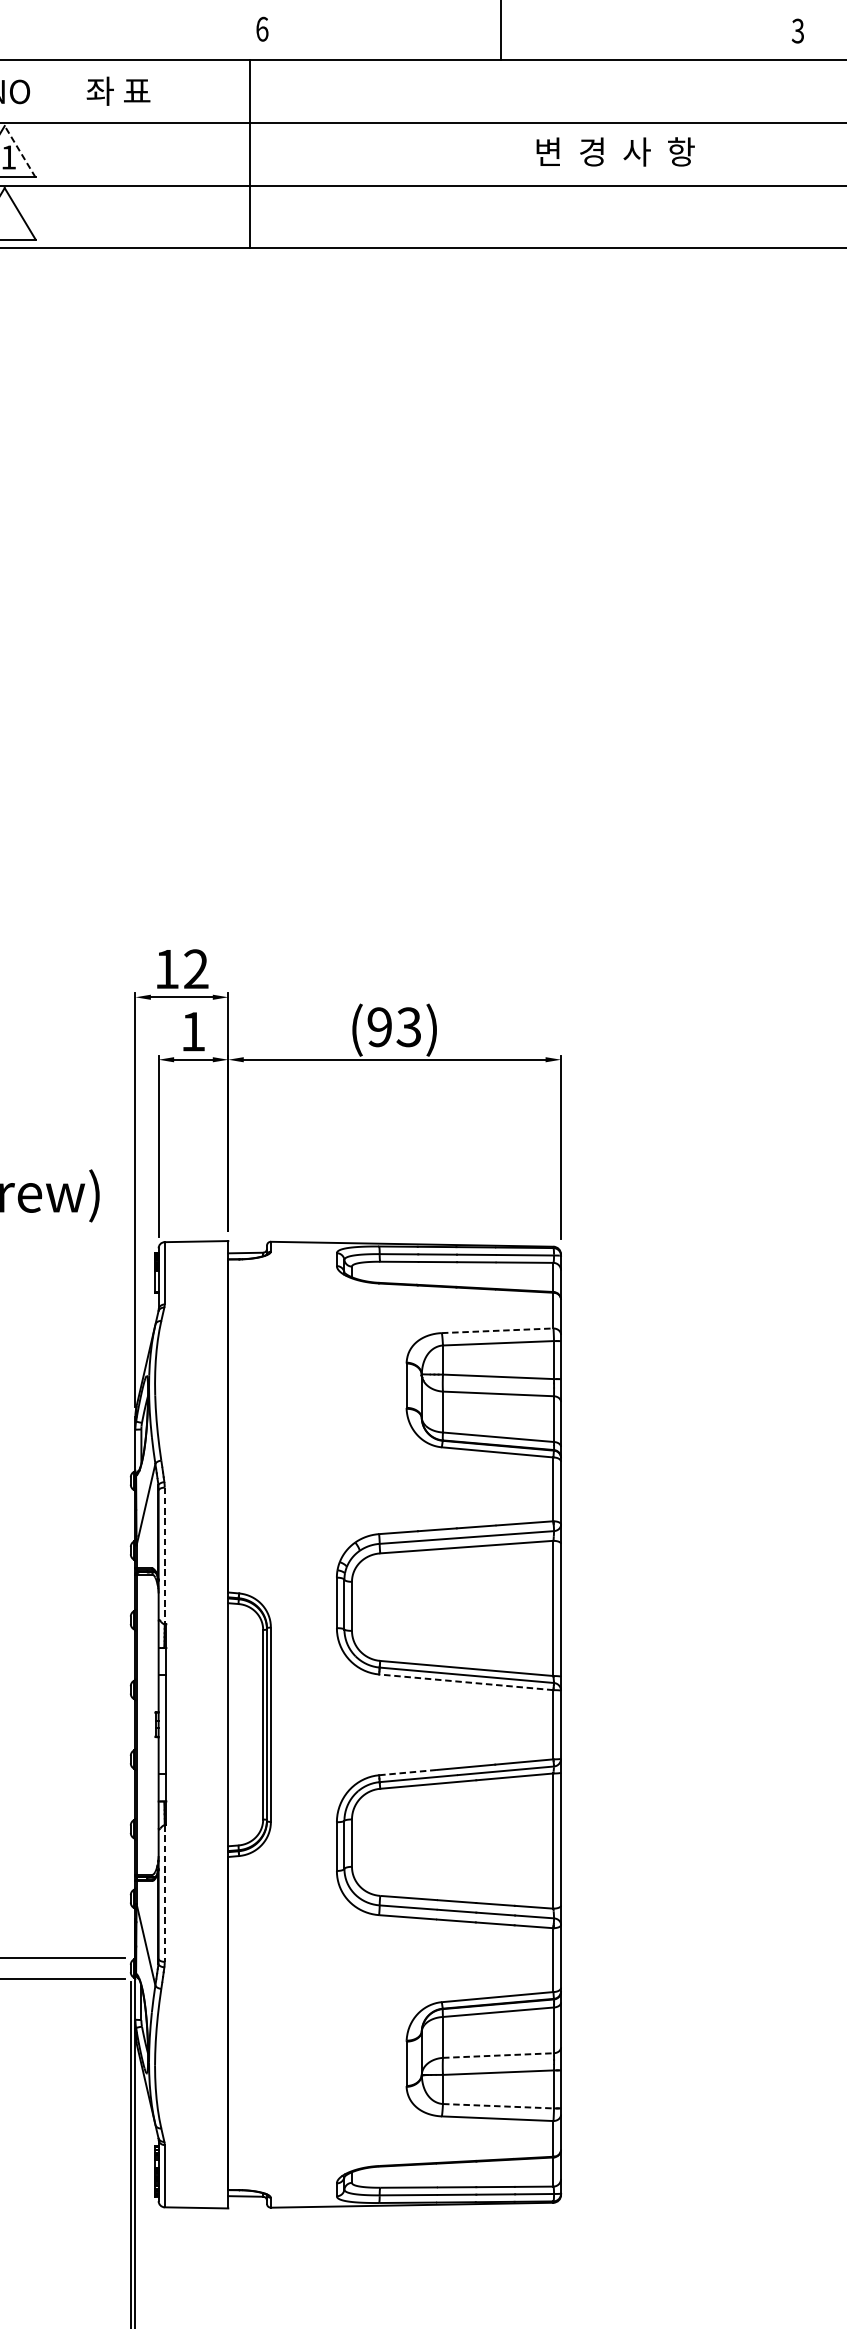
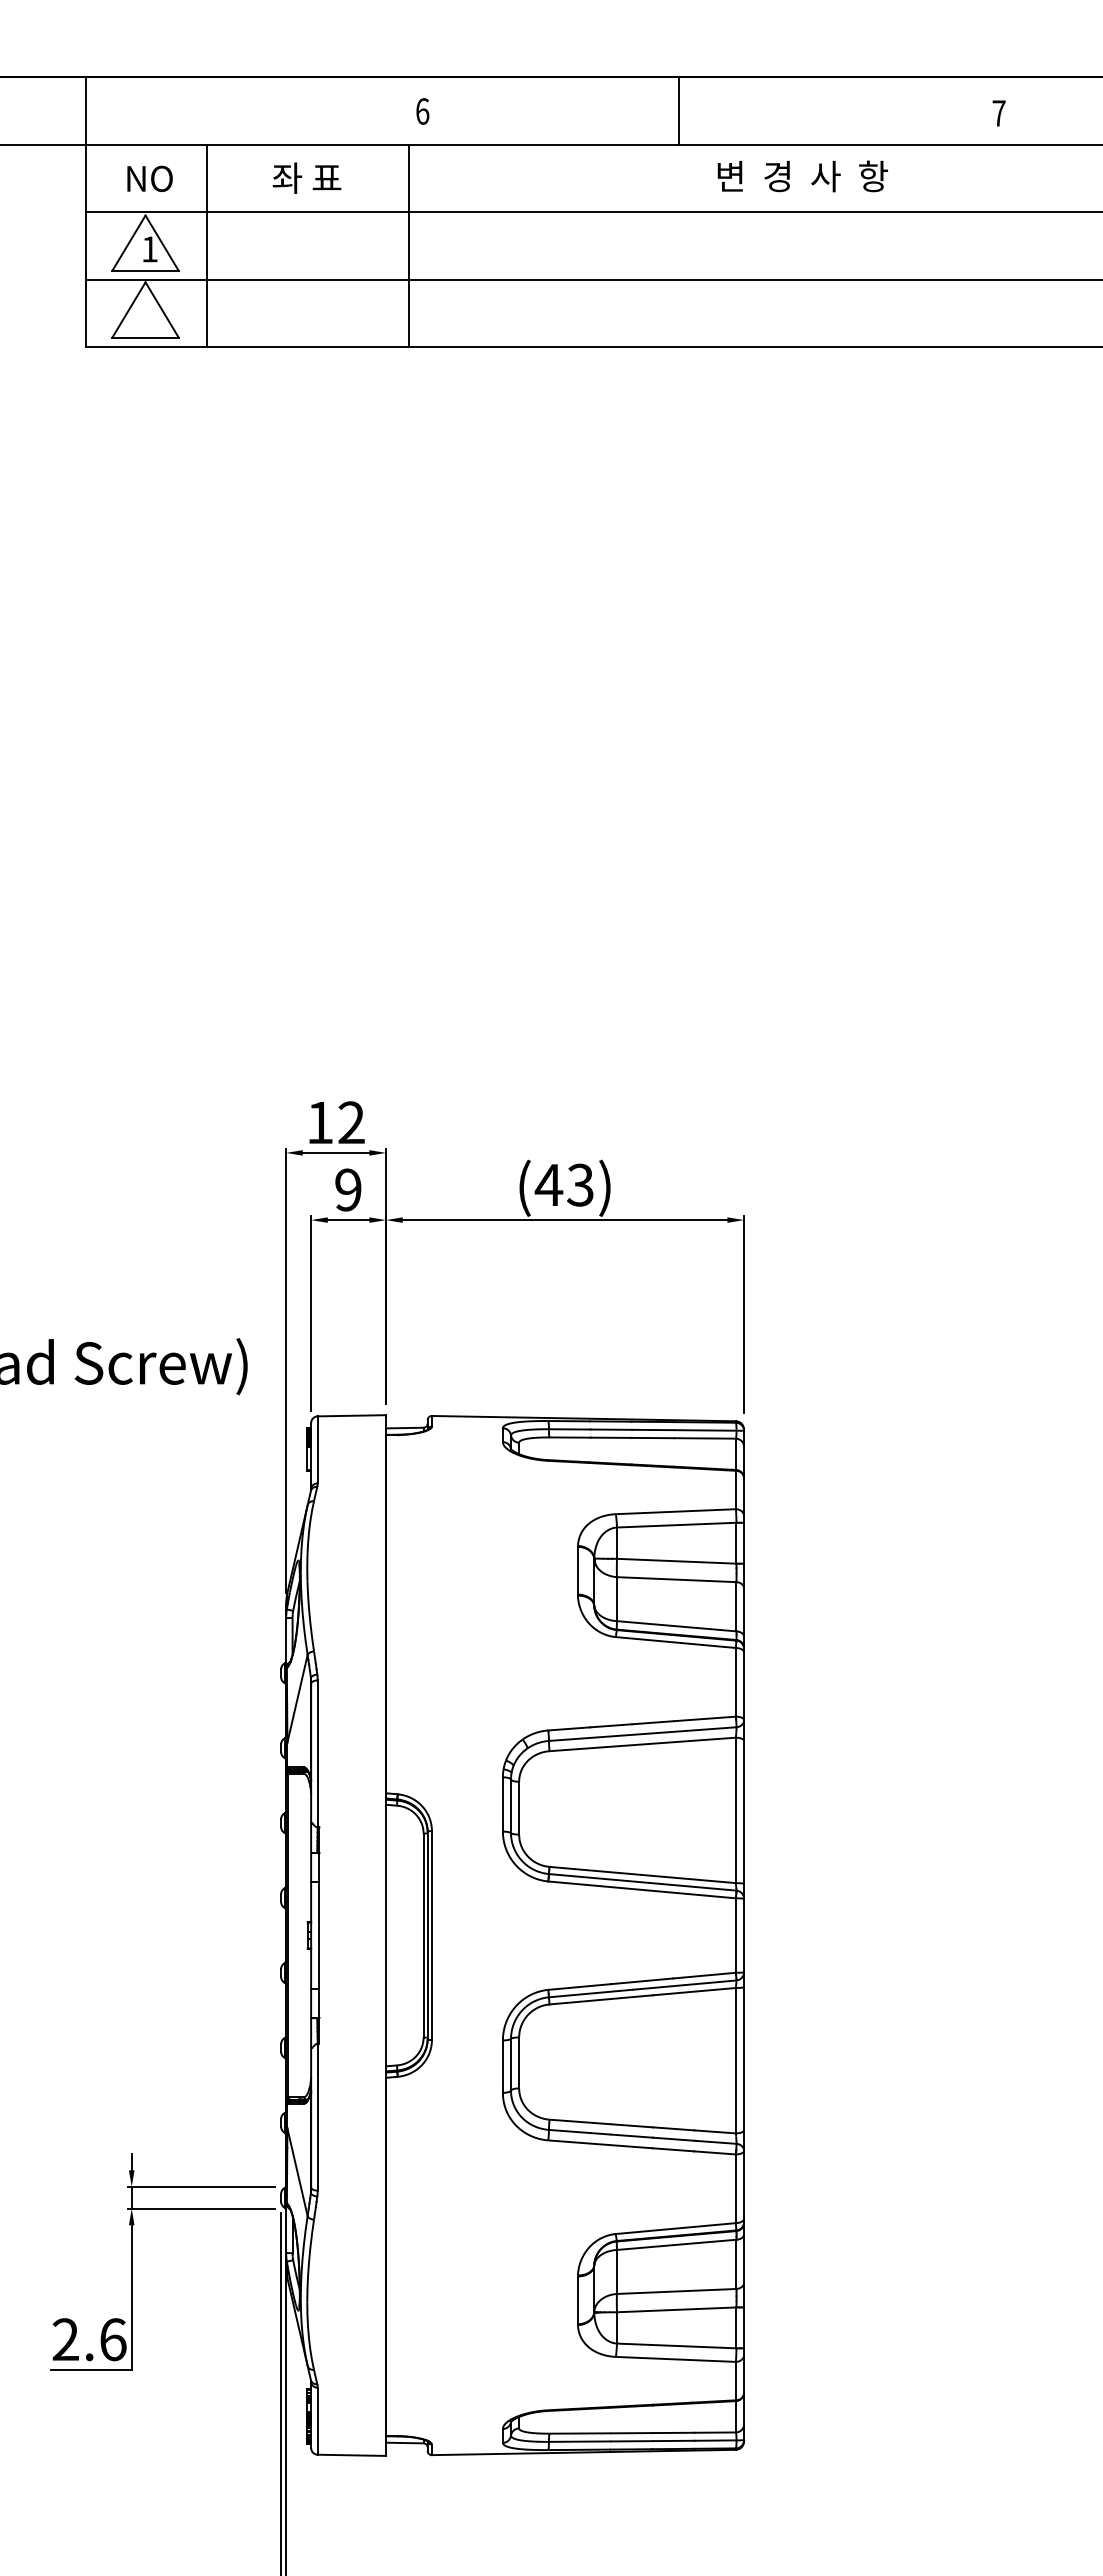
text: (797, 31) -> (998, 113), 3 -> 7
text: (118, 90) -> (306, 177), moved
line: (19, 151) -> (161, 242), dashed -> solid
text: (615, 151) -> (802, 176), moved
line: (62, 153) -> (207, 245), added
text: (379, 1026) -> (548, 1184), (93) -> (43)
text: (193, 1031) -> (348, 1189), 1 -> 9
line: (498, 1330) -> (676, 1511), dashed -> solid
line: (164, 1556) -> (317, 1754), dashed -> solid
line: (465, 1681) -> (641, 1889), dashed -> solid
line: (409, 1772) -> (580, 1986), dashed -> solid
line: (164, 1893) -> (317, 2117), dashed -> solid
line: (498, 2055) -> (676, 2291), dashed -> solid
line: (498, 2105) -> (676, 2345), dashed -> solid

